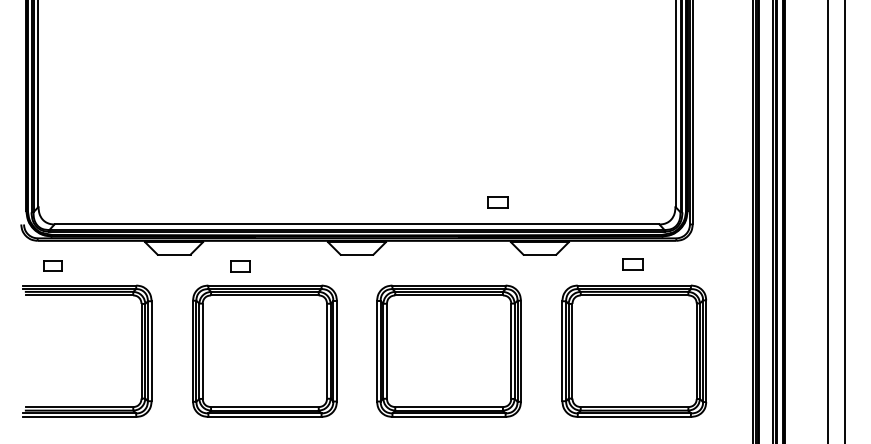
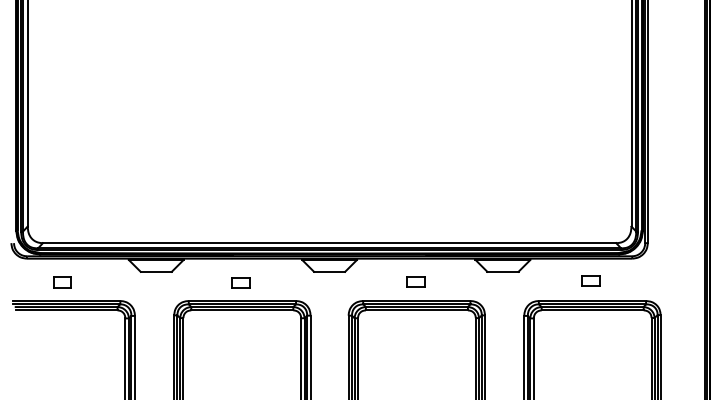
part: (497, 202) -> (415, 282), moved
part: (52, 265) -> (61, 282), moved
part: (240, 266) -> (240, 282), moved

